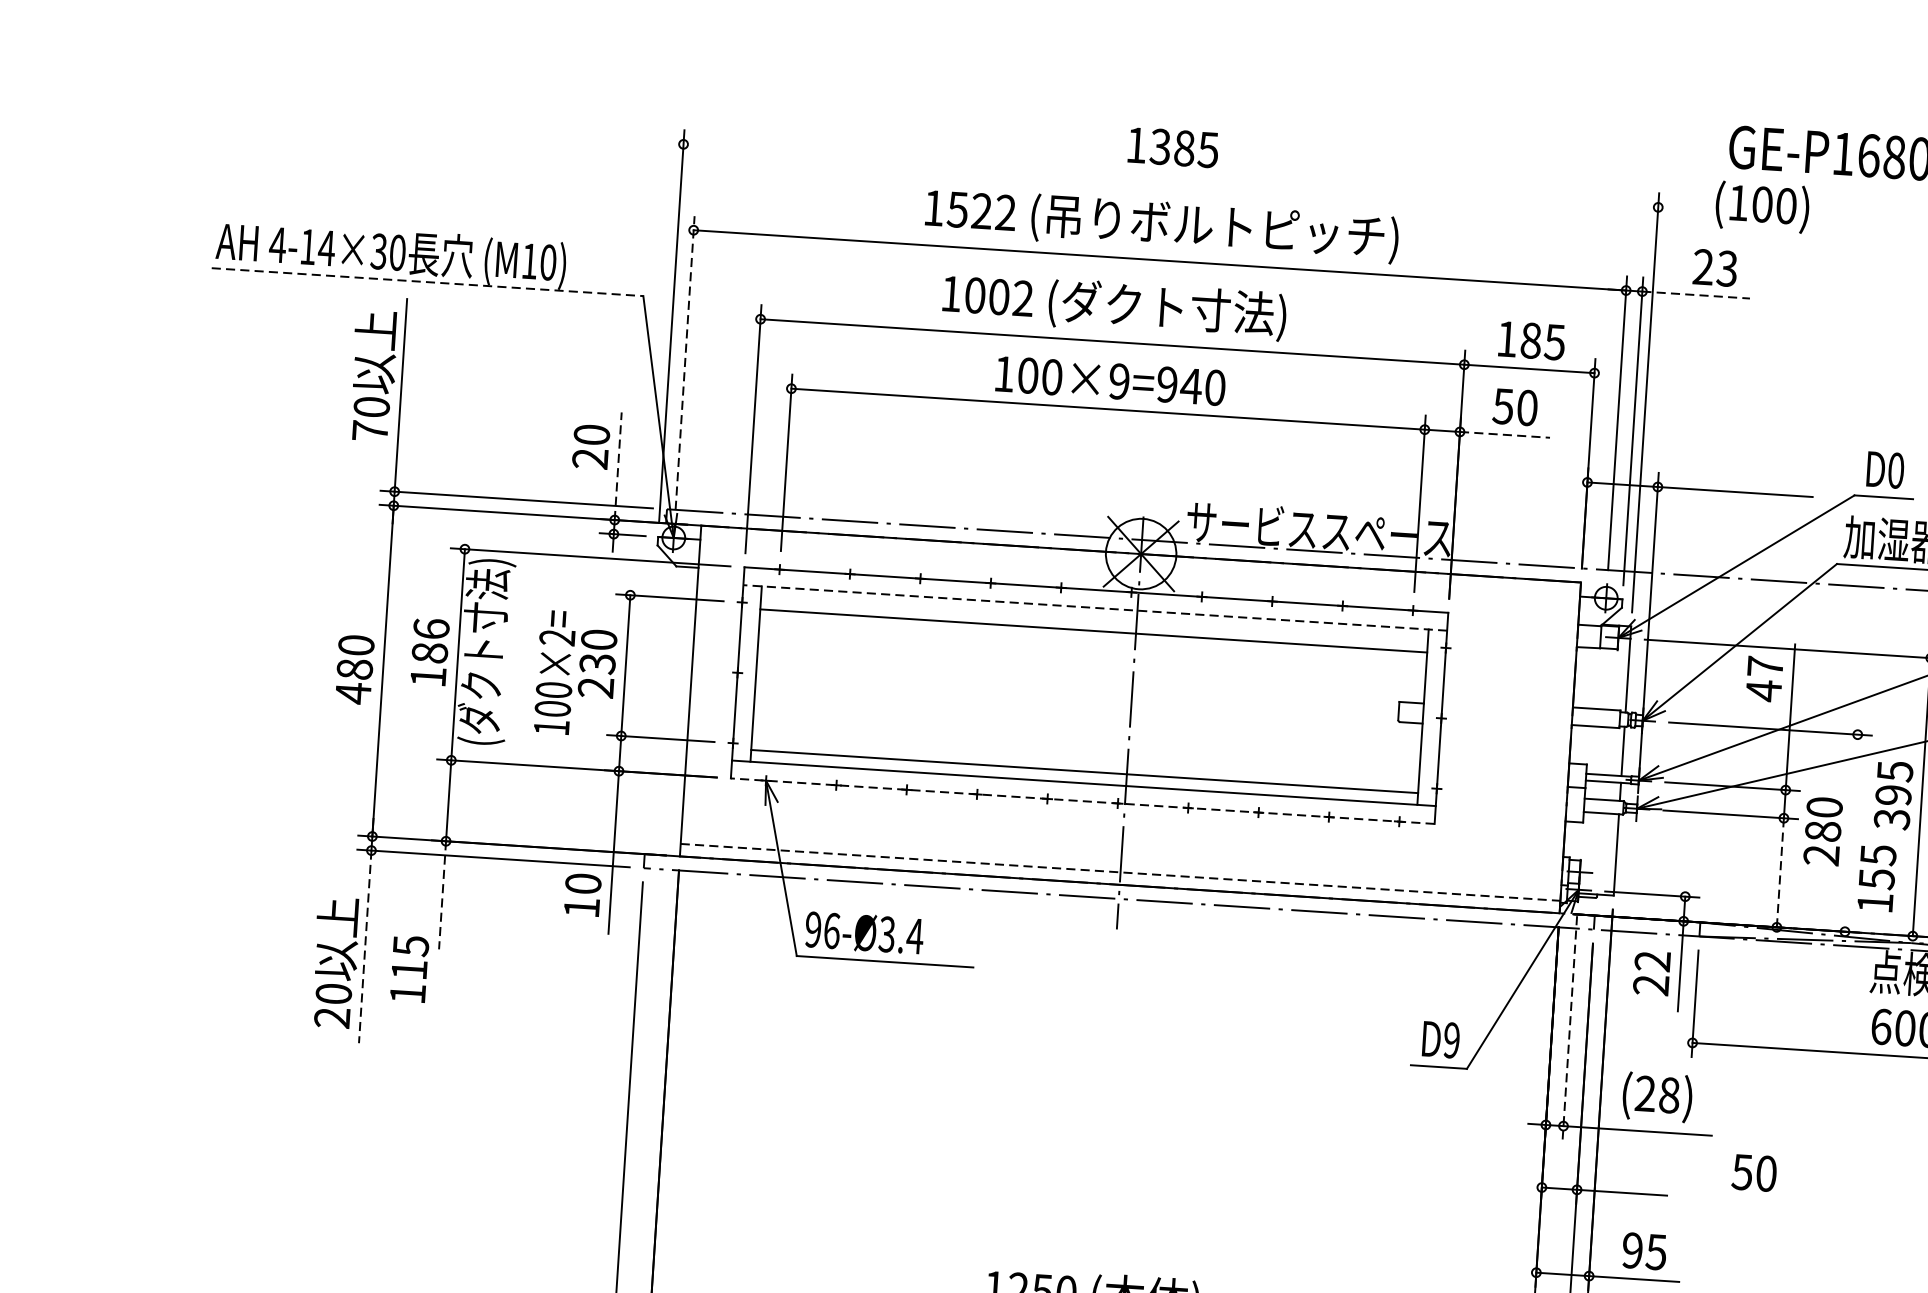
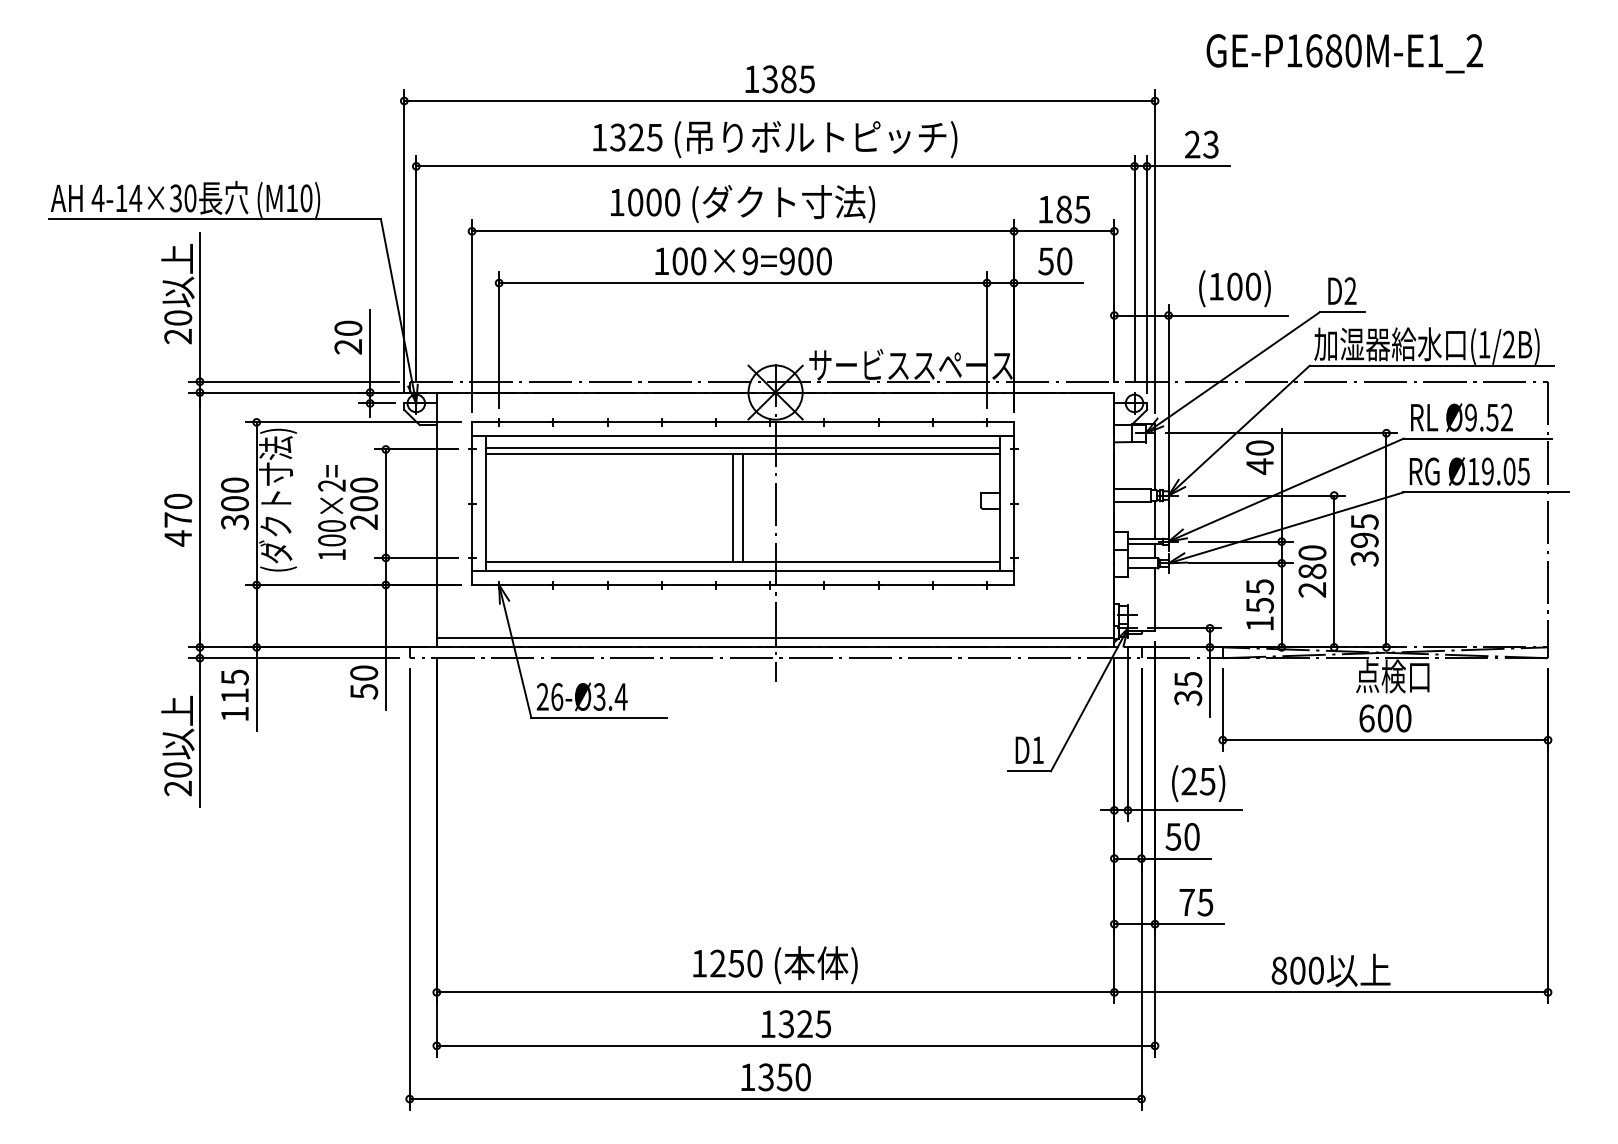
line: (1170, 176) -> (779, 101), added
text: (1761, 206) -> (1234, 288), moved
text: (981, 211) -> (636, 137), 1522 -> 1325
line: (428, 282) -> (215, 219), dashed -> solid
line: (1696, 295) -> (1188, 166), dashed -> solid
text: (1023, 298) -> (672, 202), 1002 -> 1000
line: (685, 362) -> (416, 268), dashed -> solid
text: (1190, 386) -> (805, 261), 100×9=940 -> 100×9=900
text: (369, 431) -> (177, 336), 70 -> 20
line: (1504, 435) -> (1048, 283), dashed -> solid
line: (618, 465) -> (370, 350), dashed -> solid
text: (1896, 471) -> (1350, 291), D0 -> D2
line: (1094, 608) -> (742, 436), dashed -> solid
line: (1093, 623) -> (742, 448), added
text: (429, 652) -> (234, 503), 186 -> 300
text: (598, 663) -> (364, 503), 230 -> 200
text: (1764, 666) -> (1259, 447), 47 -> 40
text: (355, 668) -> (178, 519), 480 -> 470
line: (1075, 699) -> (732, 507), added
line: (1089, 700) -> (743, 507), added
line: (1081, 801) -> (742, 585), dashed -> solid
line: (1851, 833) -> (1334, 571), added
line: (1780, 871) -> (1281, 604), dashed -> solid
line: (1120, 872) -> (775, 637), dashed -> solid
text: (1876, 877) -> (1259, 604), moved
line: (442, 894) -> (256, 688), dashed -> solid
text: (582, 907) -> (364, 691), 10 -> 50
text: (812, 929) -> (542, 696), 96-Ø3.4 -> 26-Ø3.4
line: (364, 947) -> (199, 732), dashed -> solid
text: (408, 968) -> (234, 694), moved
text: (1652, 972) -> (1188, 688), 22 -> 35
line: (1569, 1028) -> (1127, 735), dashed -> solid
text: (1451, 1040) -> (1037, 750), D9 -> D1
text: (1669, 1095) -> (1207, 781), (28) -> (25)
text: (1754, 1172) -> (1182, 836), moved
text: (1631, 1250) -> (1186, 902), 95 -> 75

